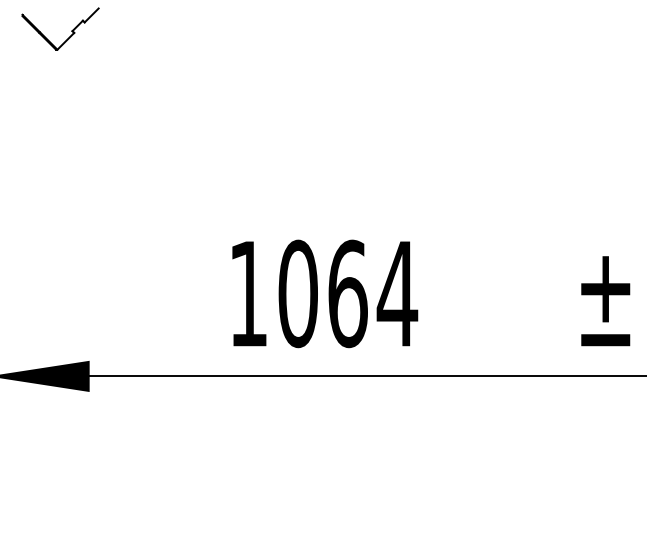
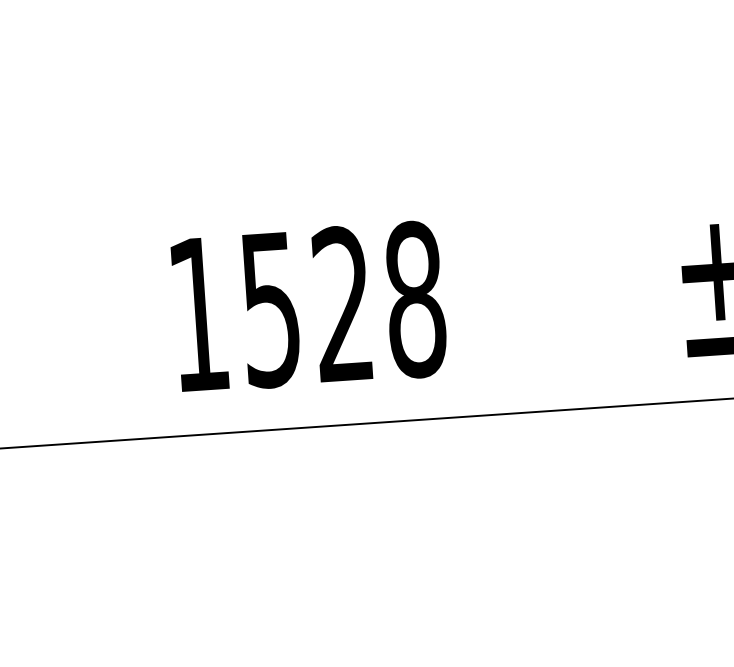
text: (348, 293) -> (344, 303), 1064 -> 1528

